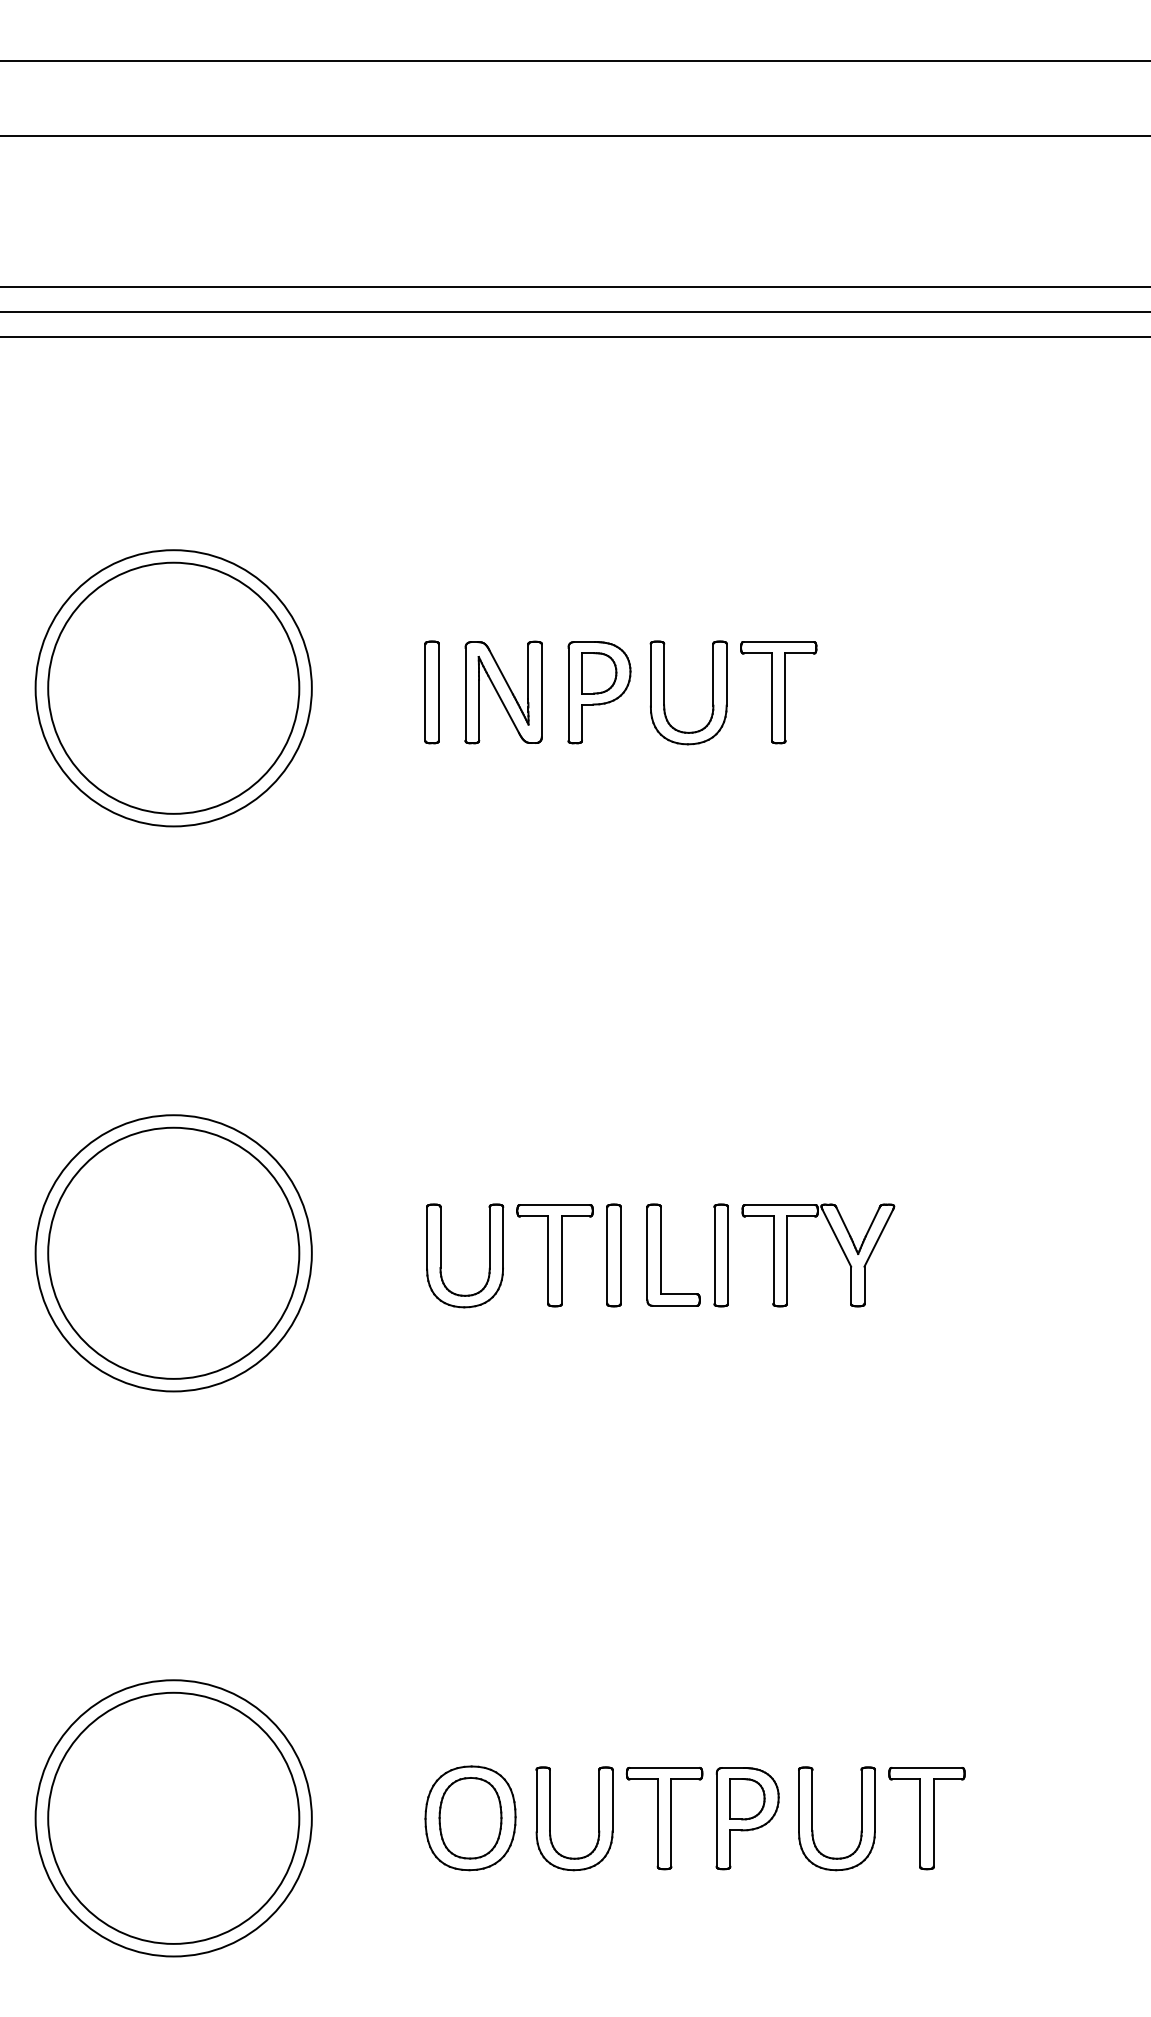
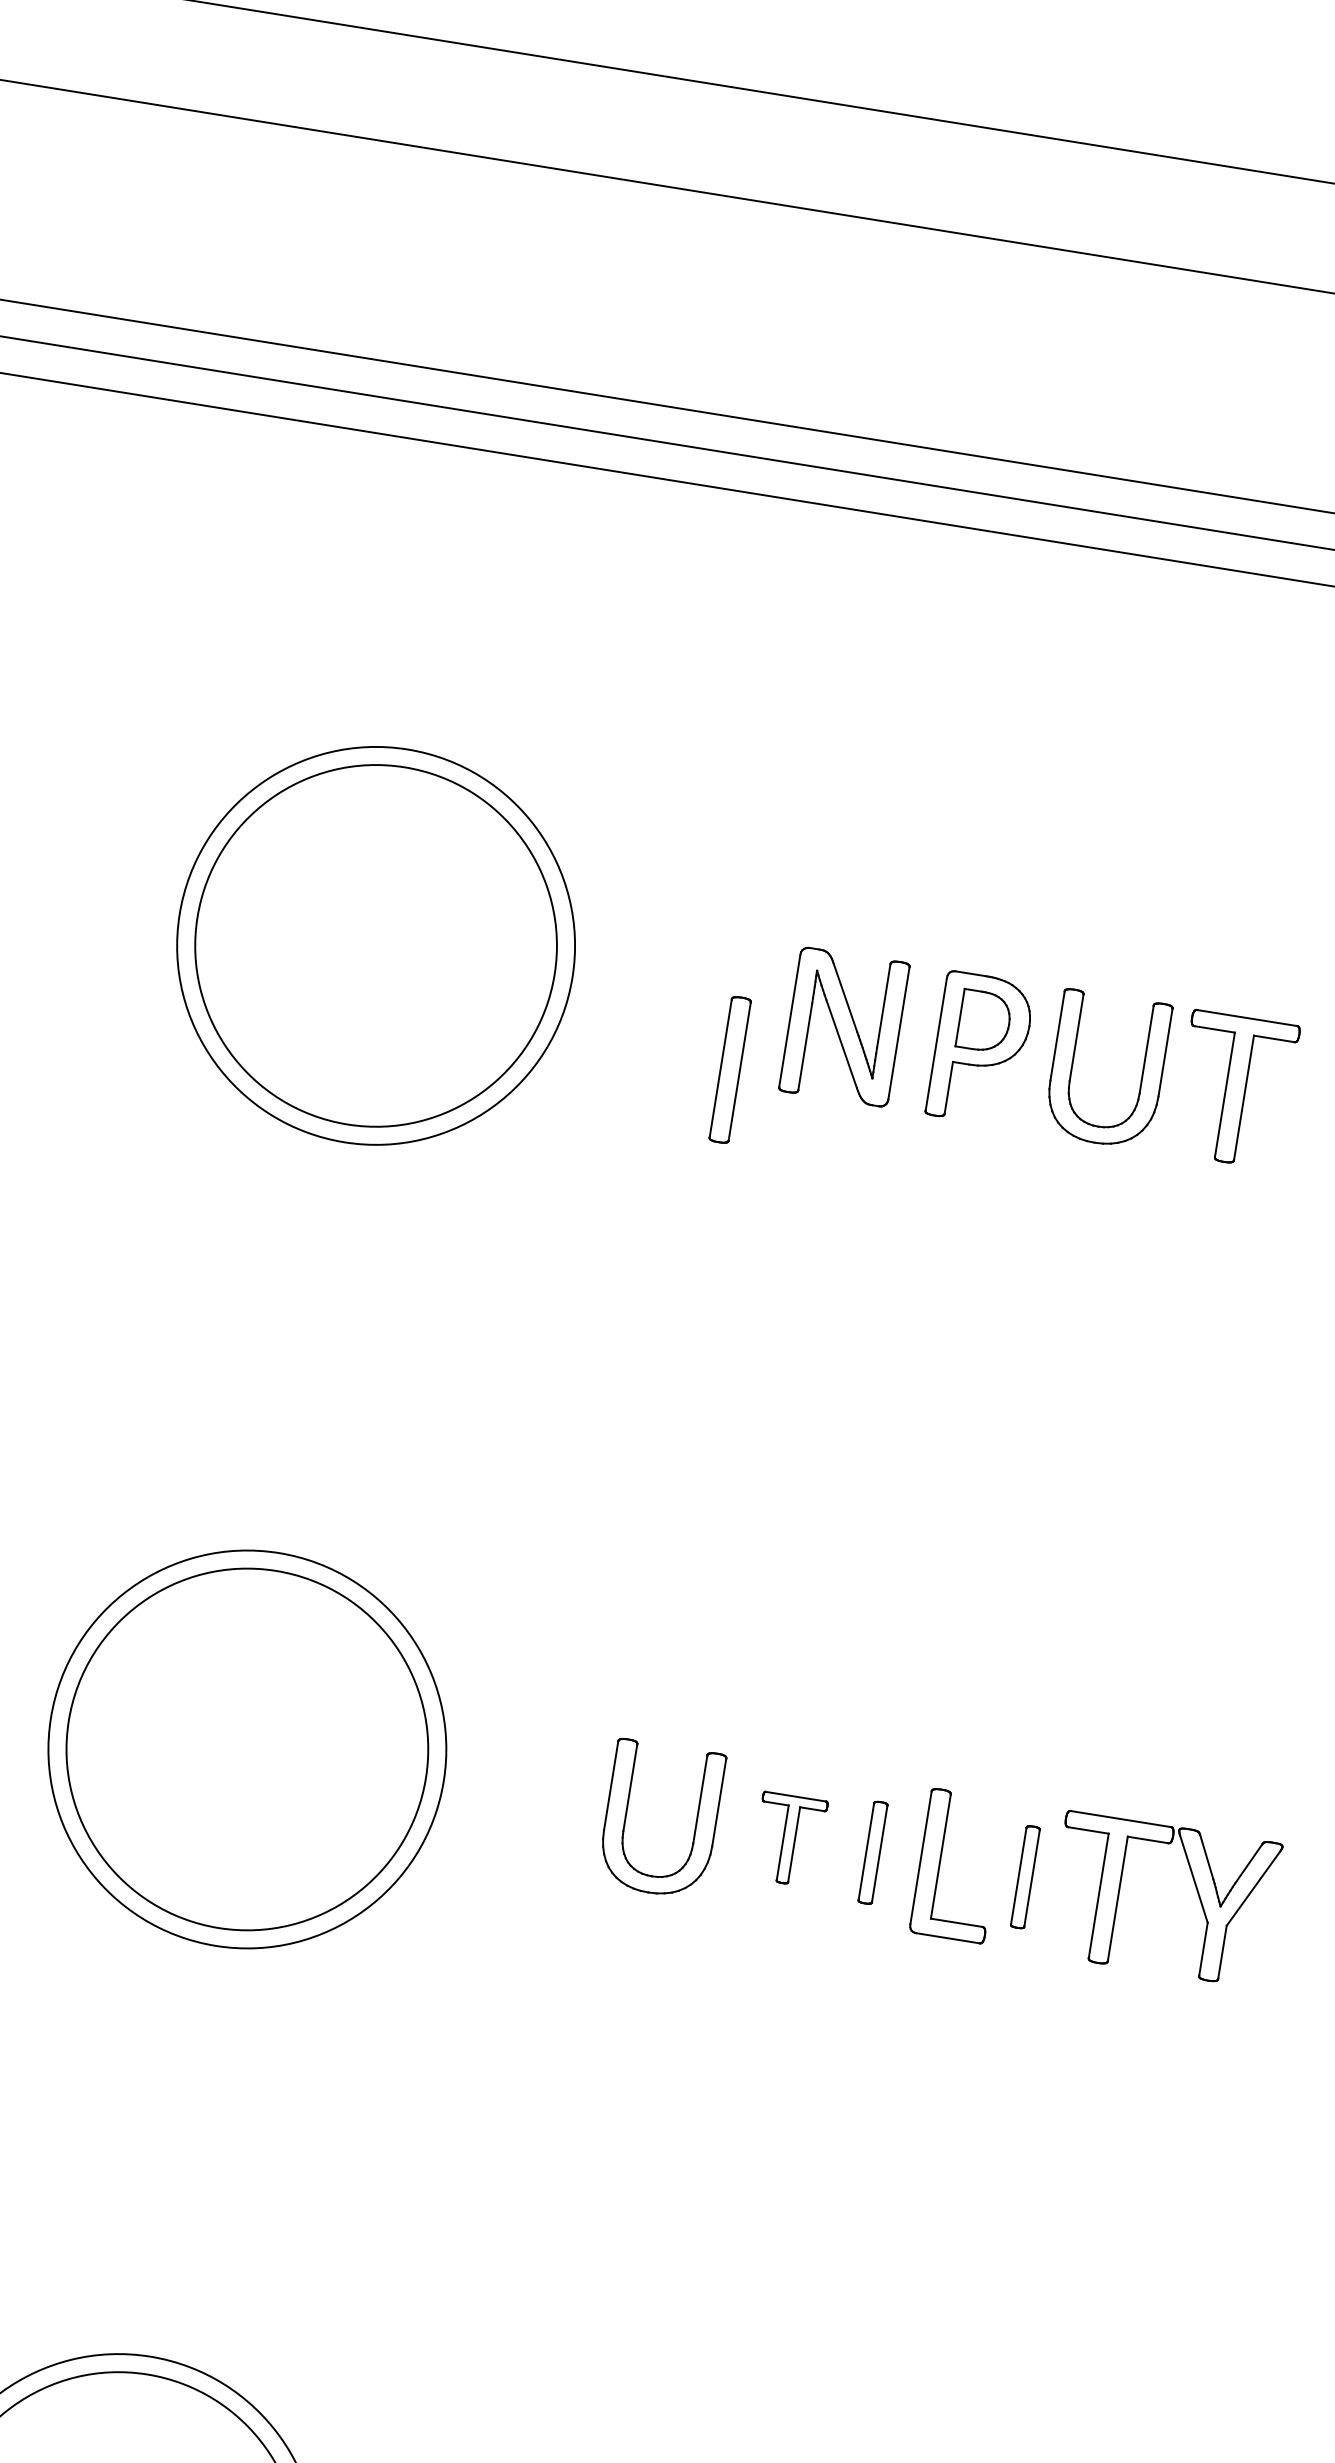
part: (431, 692) -> (729, 1069), moved
part: (554, 1255) -> (788, 1839), size x0.6
part: (613, 1255) -> (872, 1852), size x0.7
part: (720, 1255) -> (1024, 1877), size x0.7

